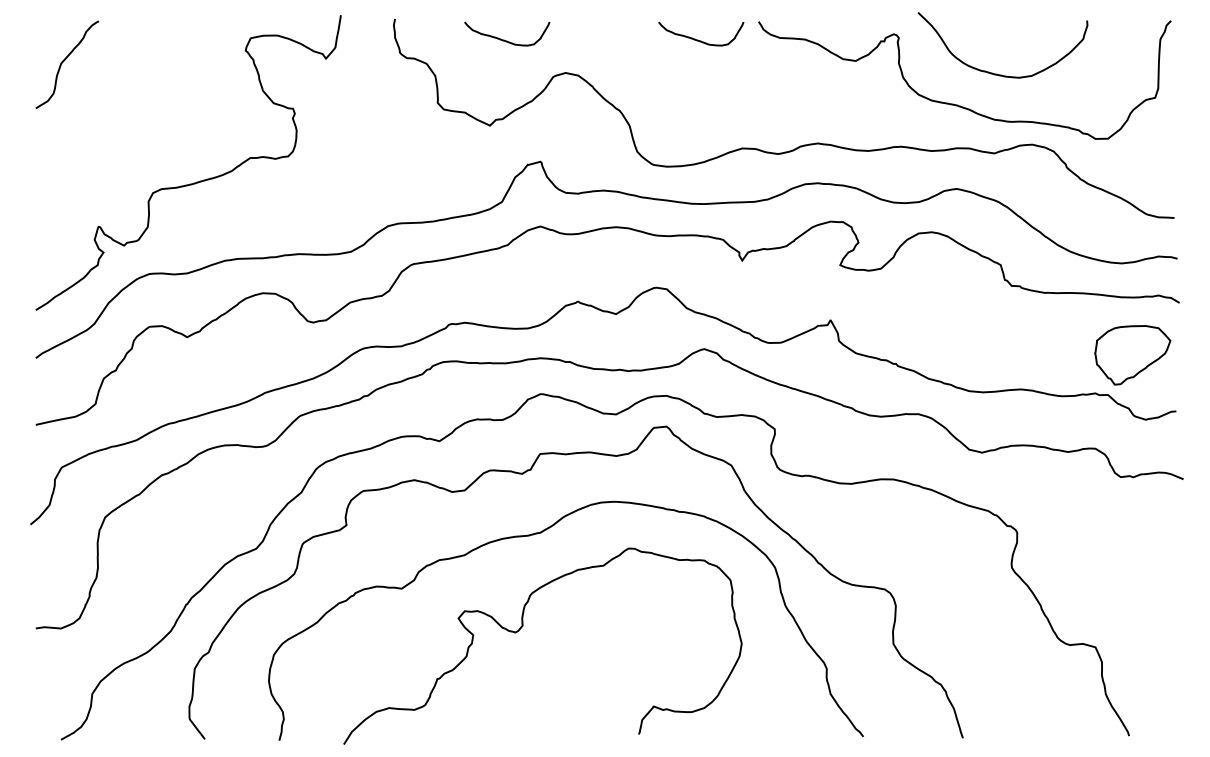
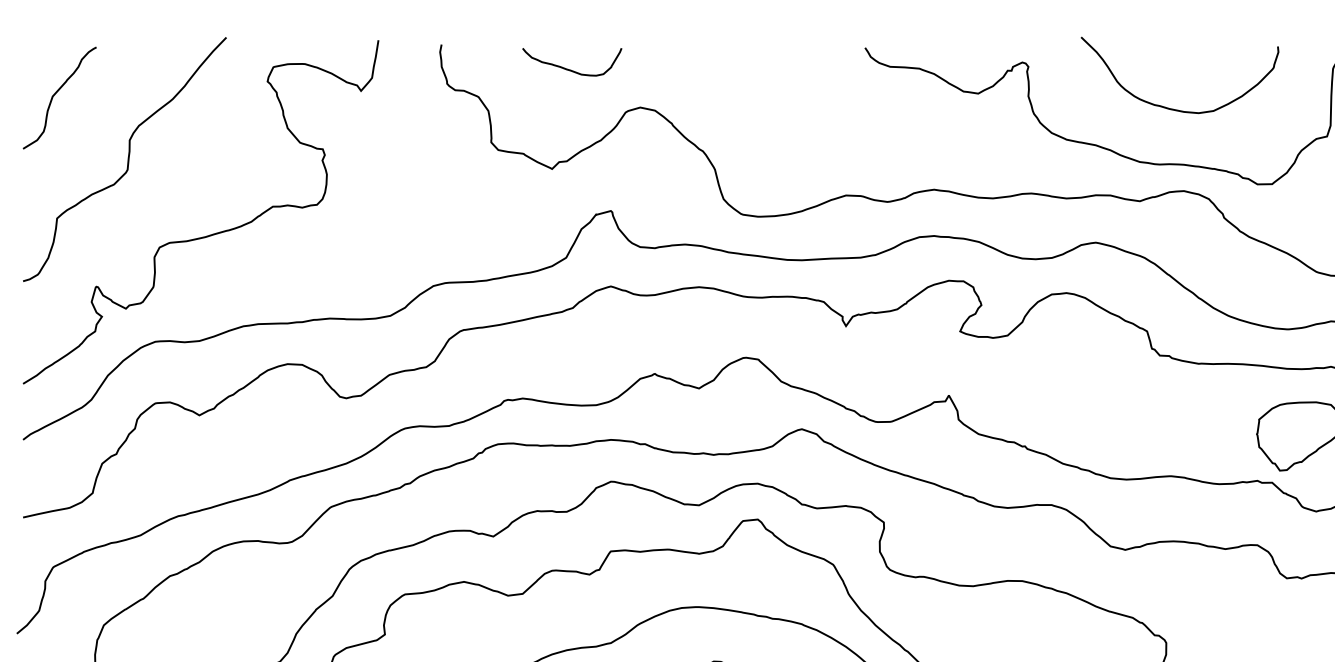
curve: (698, 39) -> (795, 68), removed
curve: (996, 73) -> (1172, 108), moved
curve: (125, 117) -> (127, 159), added

